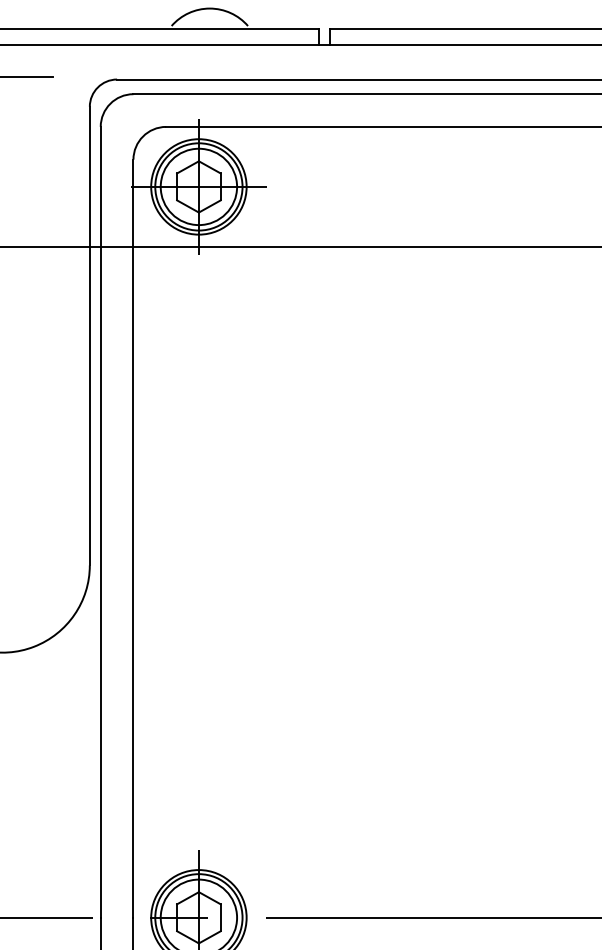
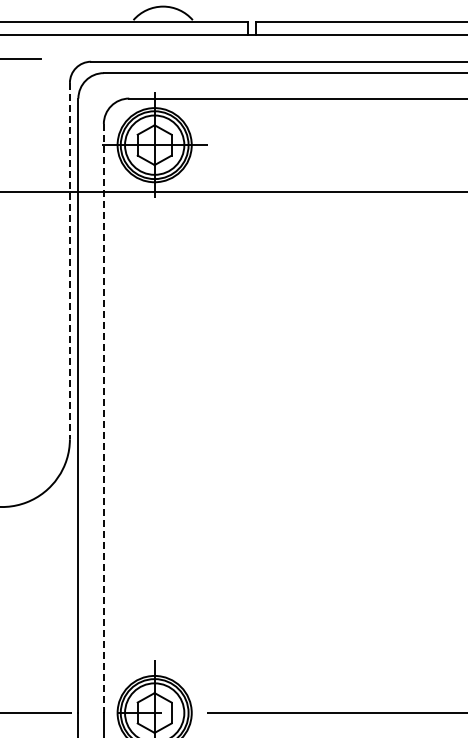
line: (89, 336) -> (69, 261), solid -> dashed
line: (133, 538) -> (103, 418), solid -> dashed

